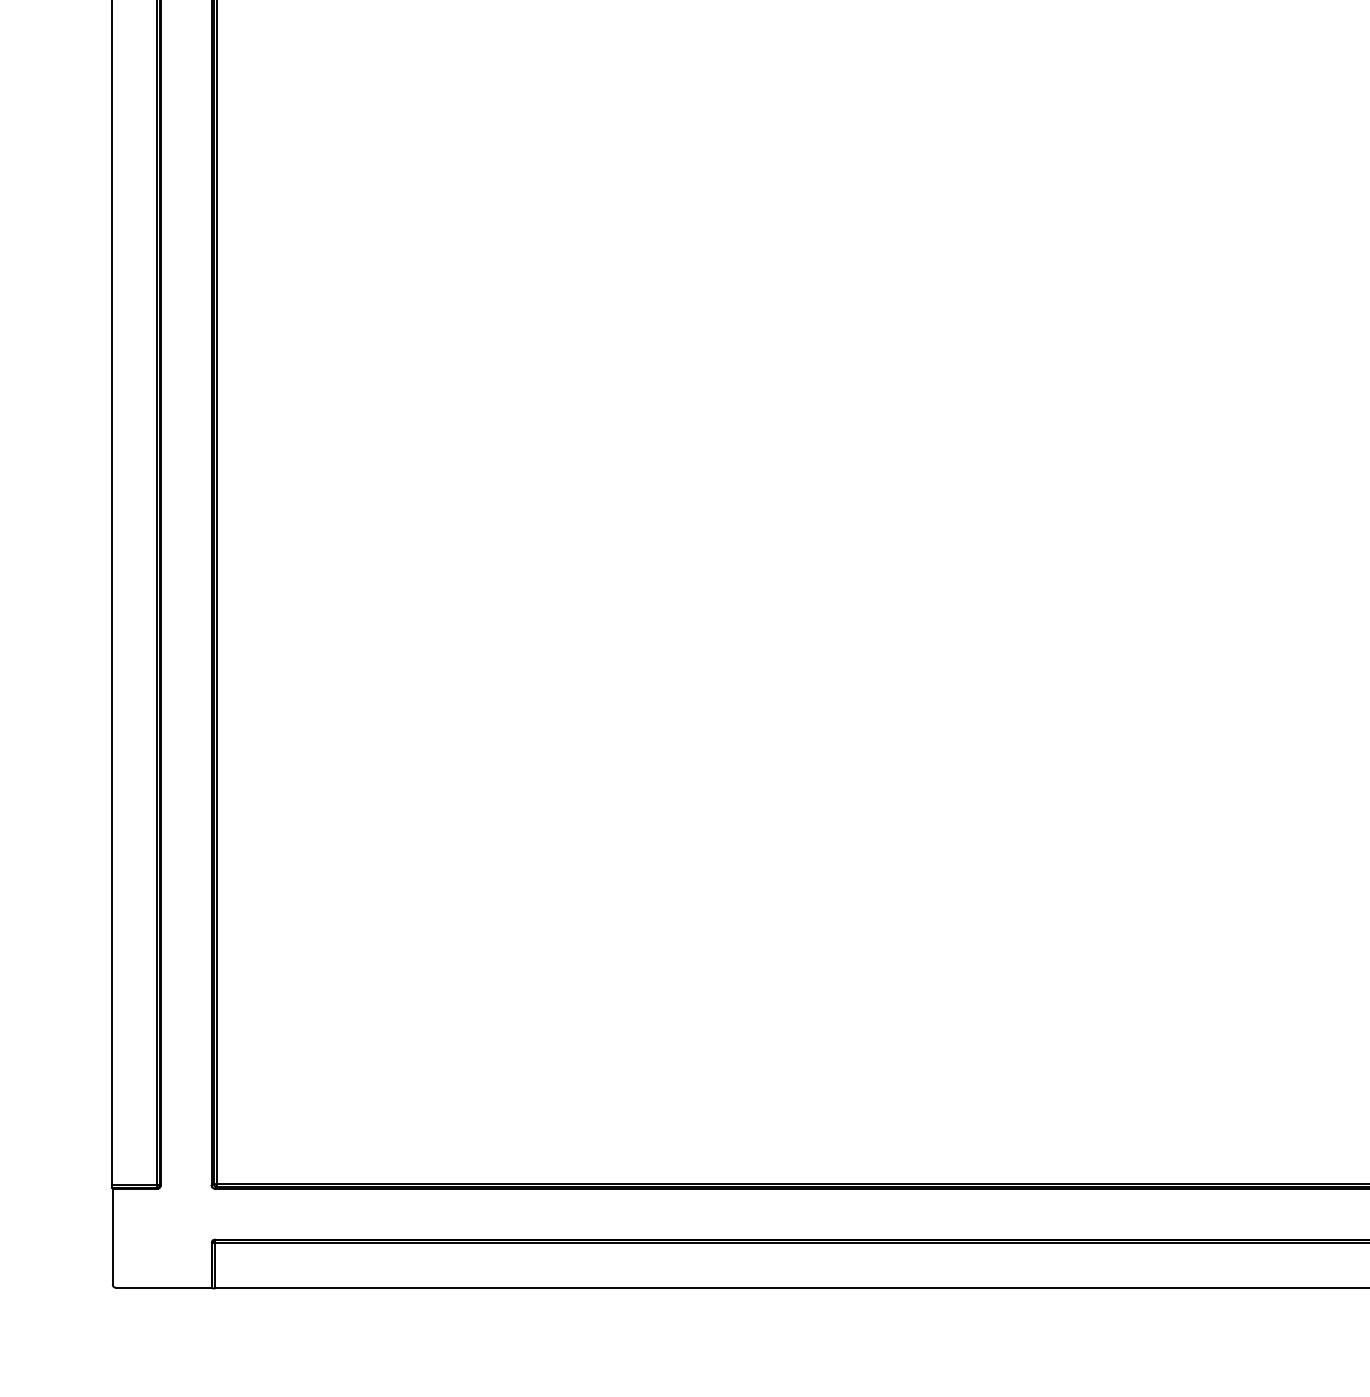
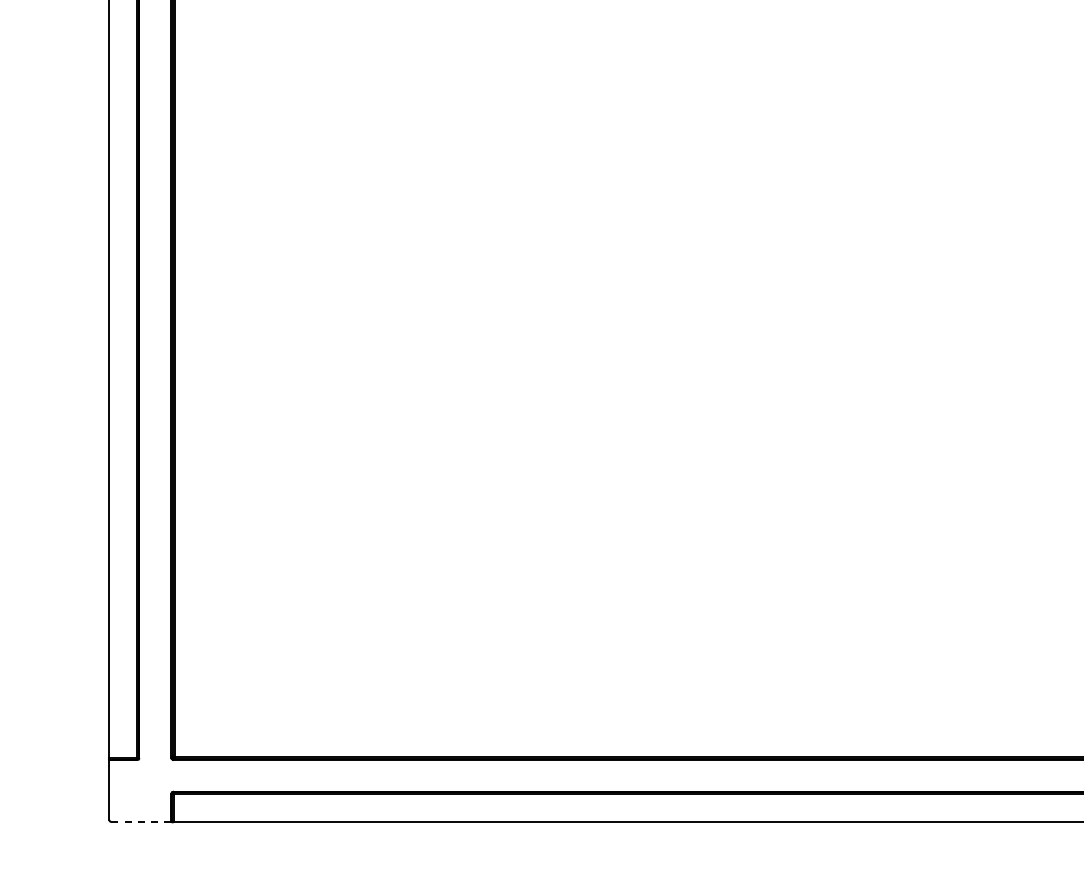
line: (162, 1287) -> (140, 821), solid -> dashed

